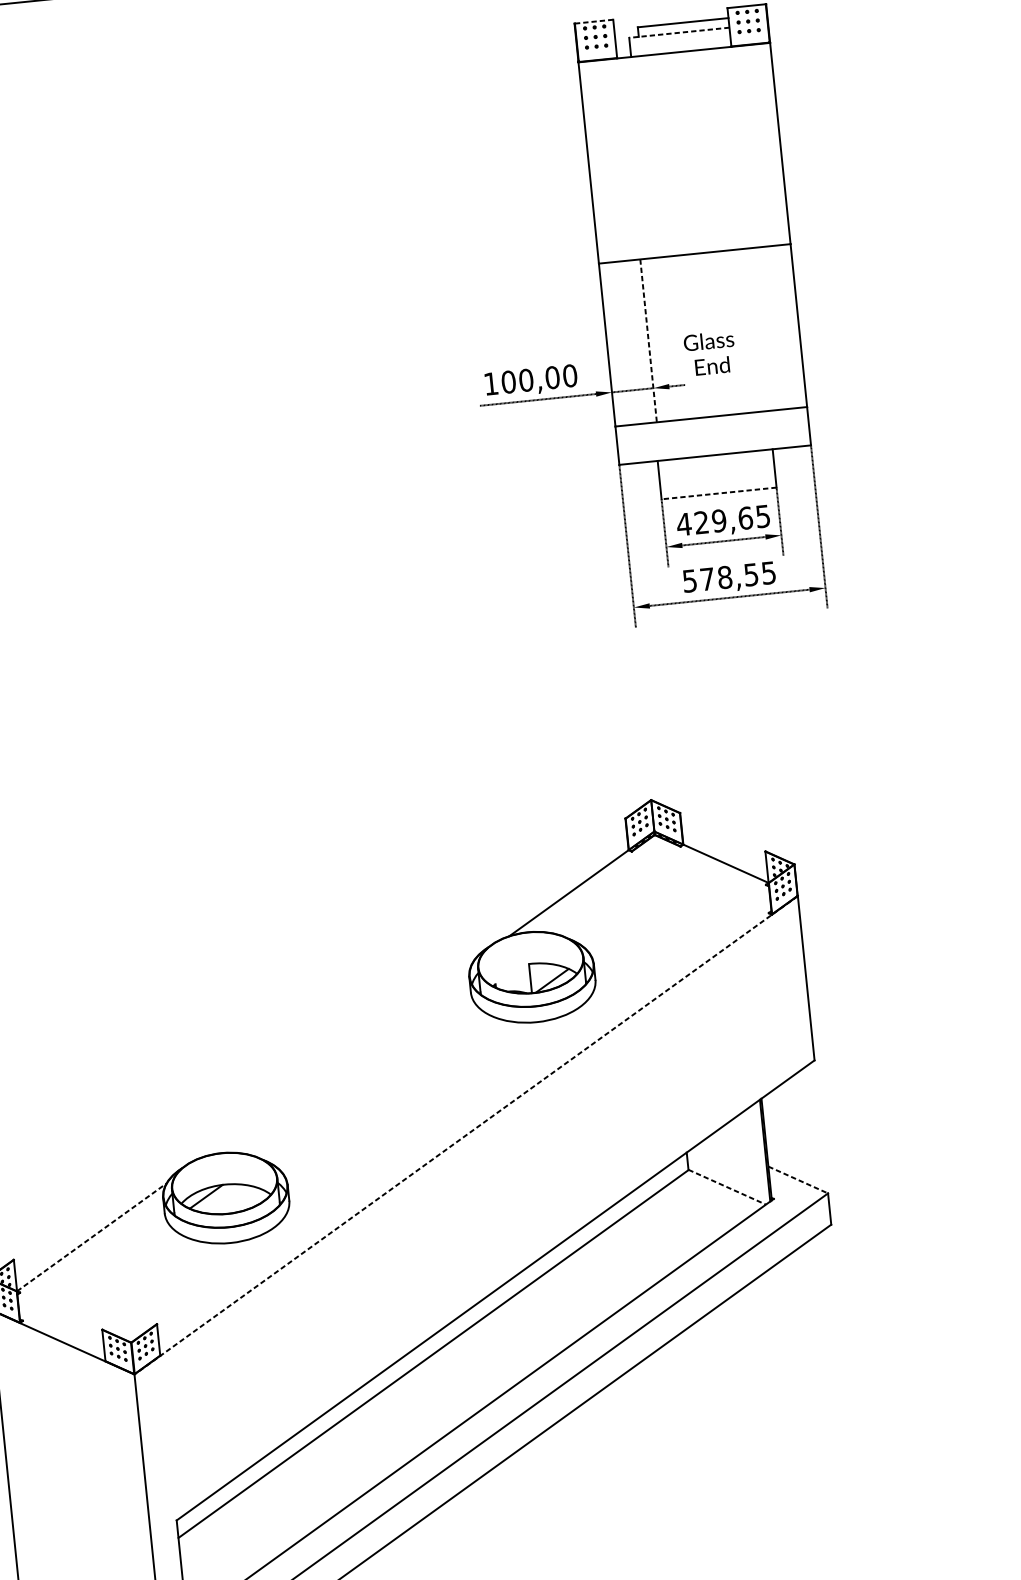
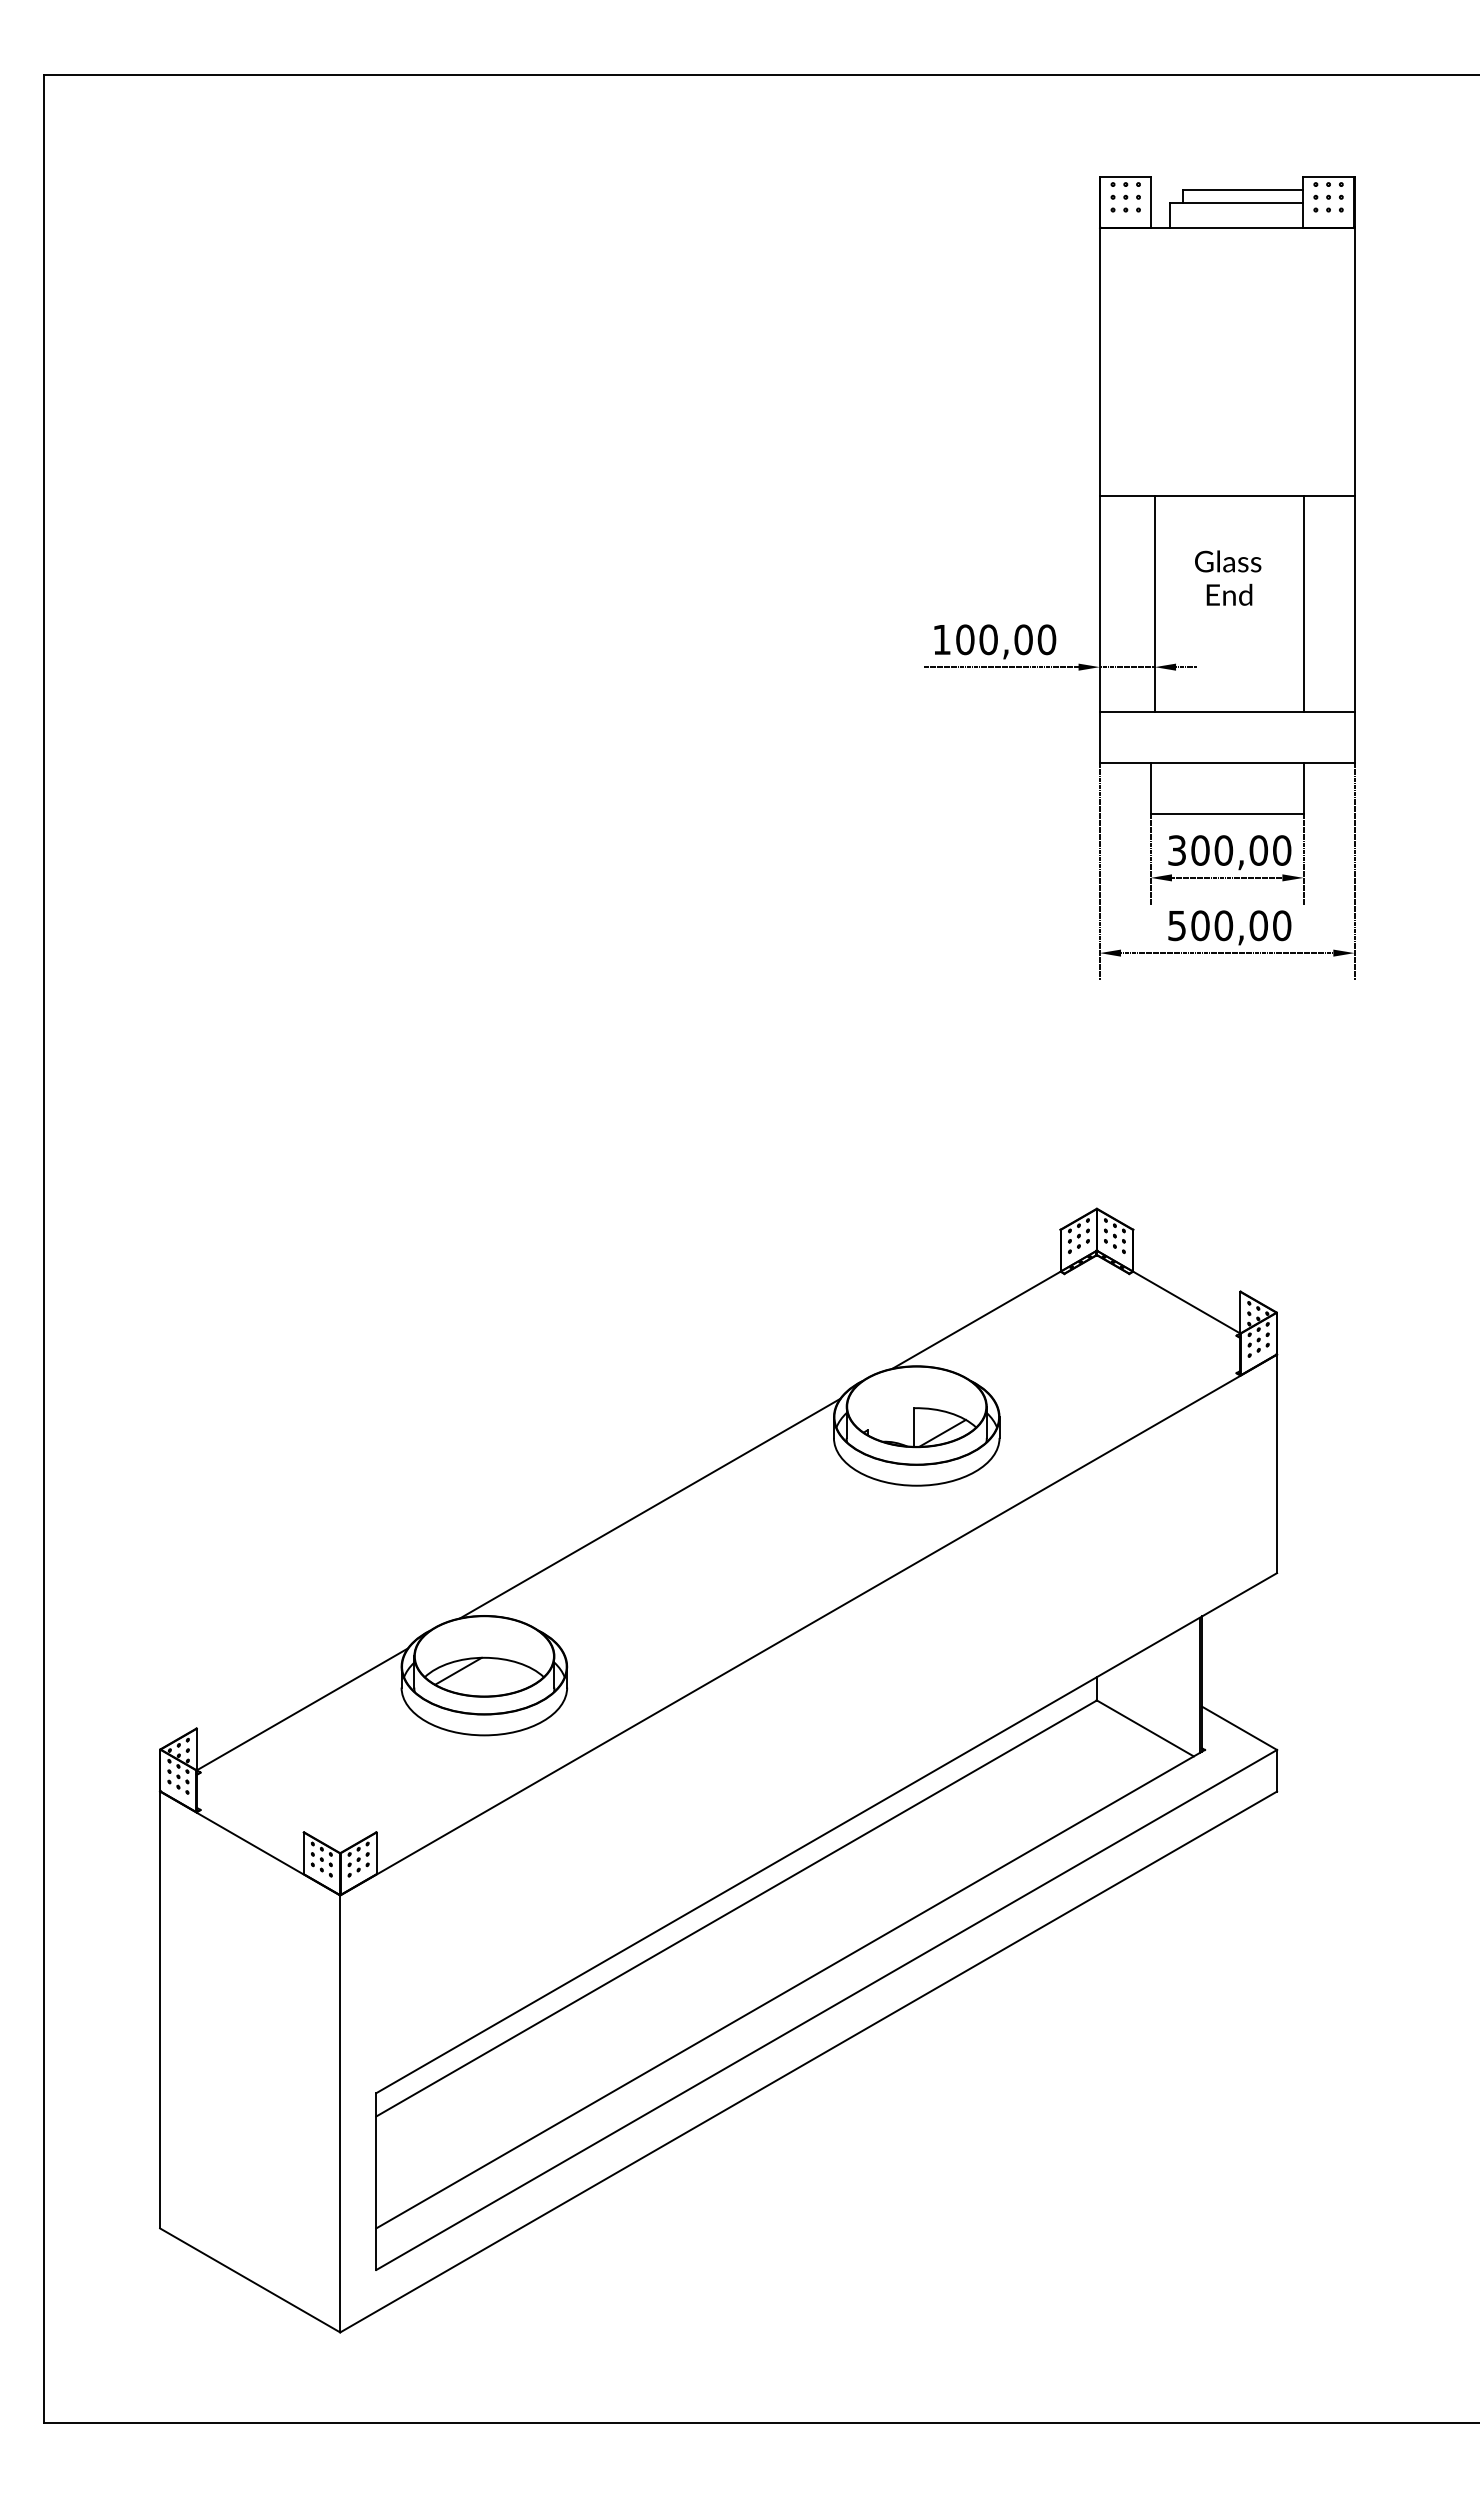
line: (594, 21) -> (1126, 176), dashed -> solid
line: (679, 32) -> (1236, 202), dashed -> solid
line: (760, 328) -> (1303, 603), added
line: (648, 341) -> (1154, 604), dashed -> solid
text: (710, 353) -> (1228, 577), moved
line: (718, 493) -> (1226, 814), dashed -> solid
text: (723, 520) -> (1229, 850), 429,65 -> 300,00
text: (738, 575) -> (1241, 925), 578,55 -> 500,00
line: (337, 1059) -> (649, 1508), added
line: (466, 1135) -> (808, 1625), dashed -> solid
line: (798, 1180) -> (1240, 1728), dashed -> solid
line: (727, 1187) -> (1145, 1728), dashed -> solid
line: (91, 1237) -> (302, 1709), dashed -> solid

